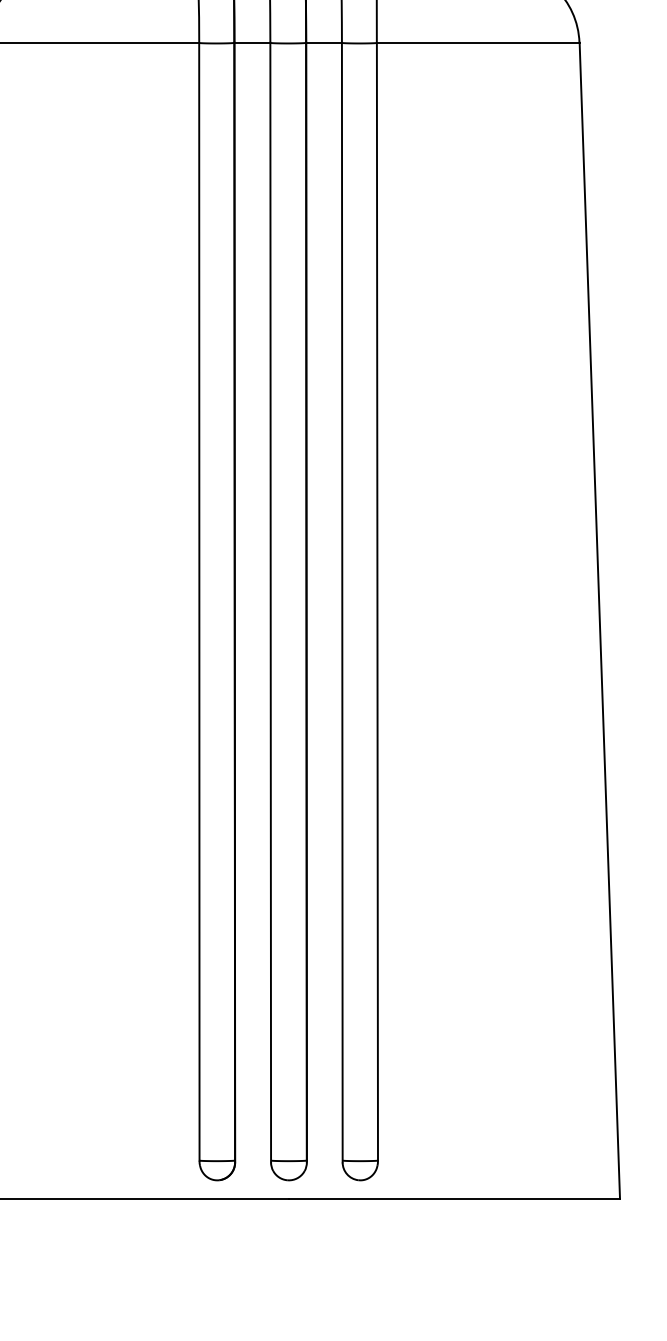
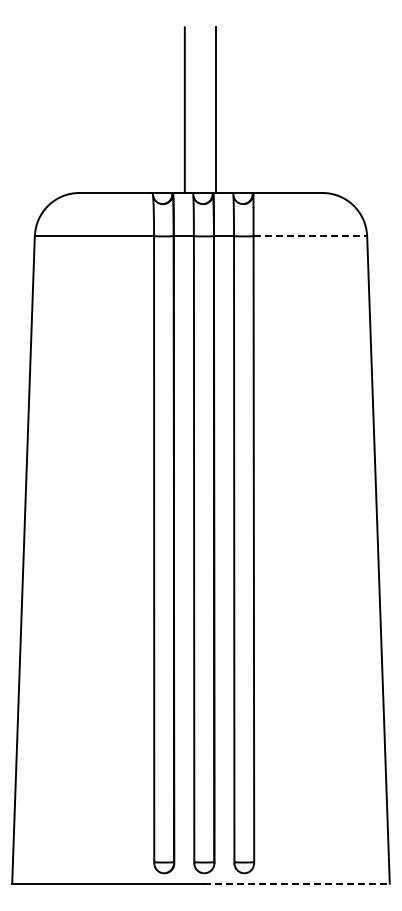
line: (478, 43) -> (310, 236), solid -> dashed
line: (455, 1198) -> (297, 883), solid -> dashed

